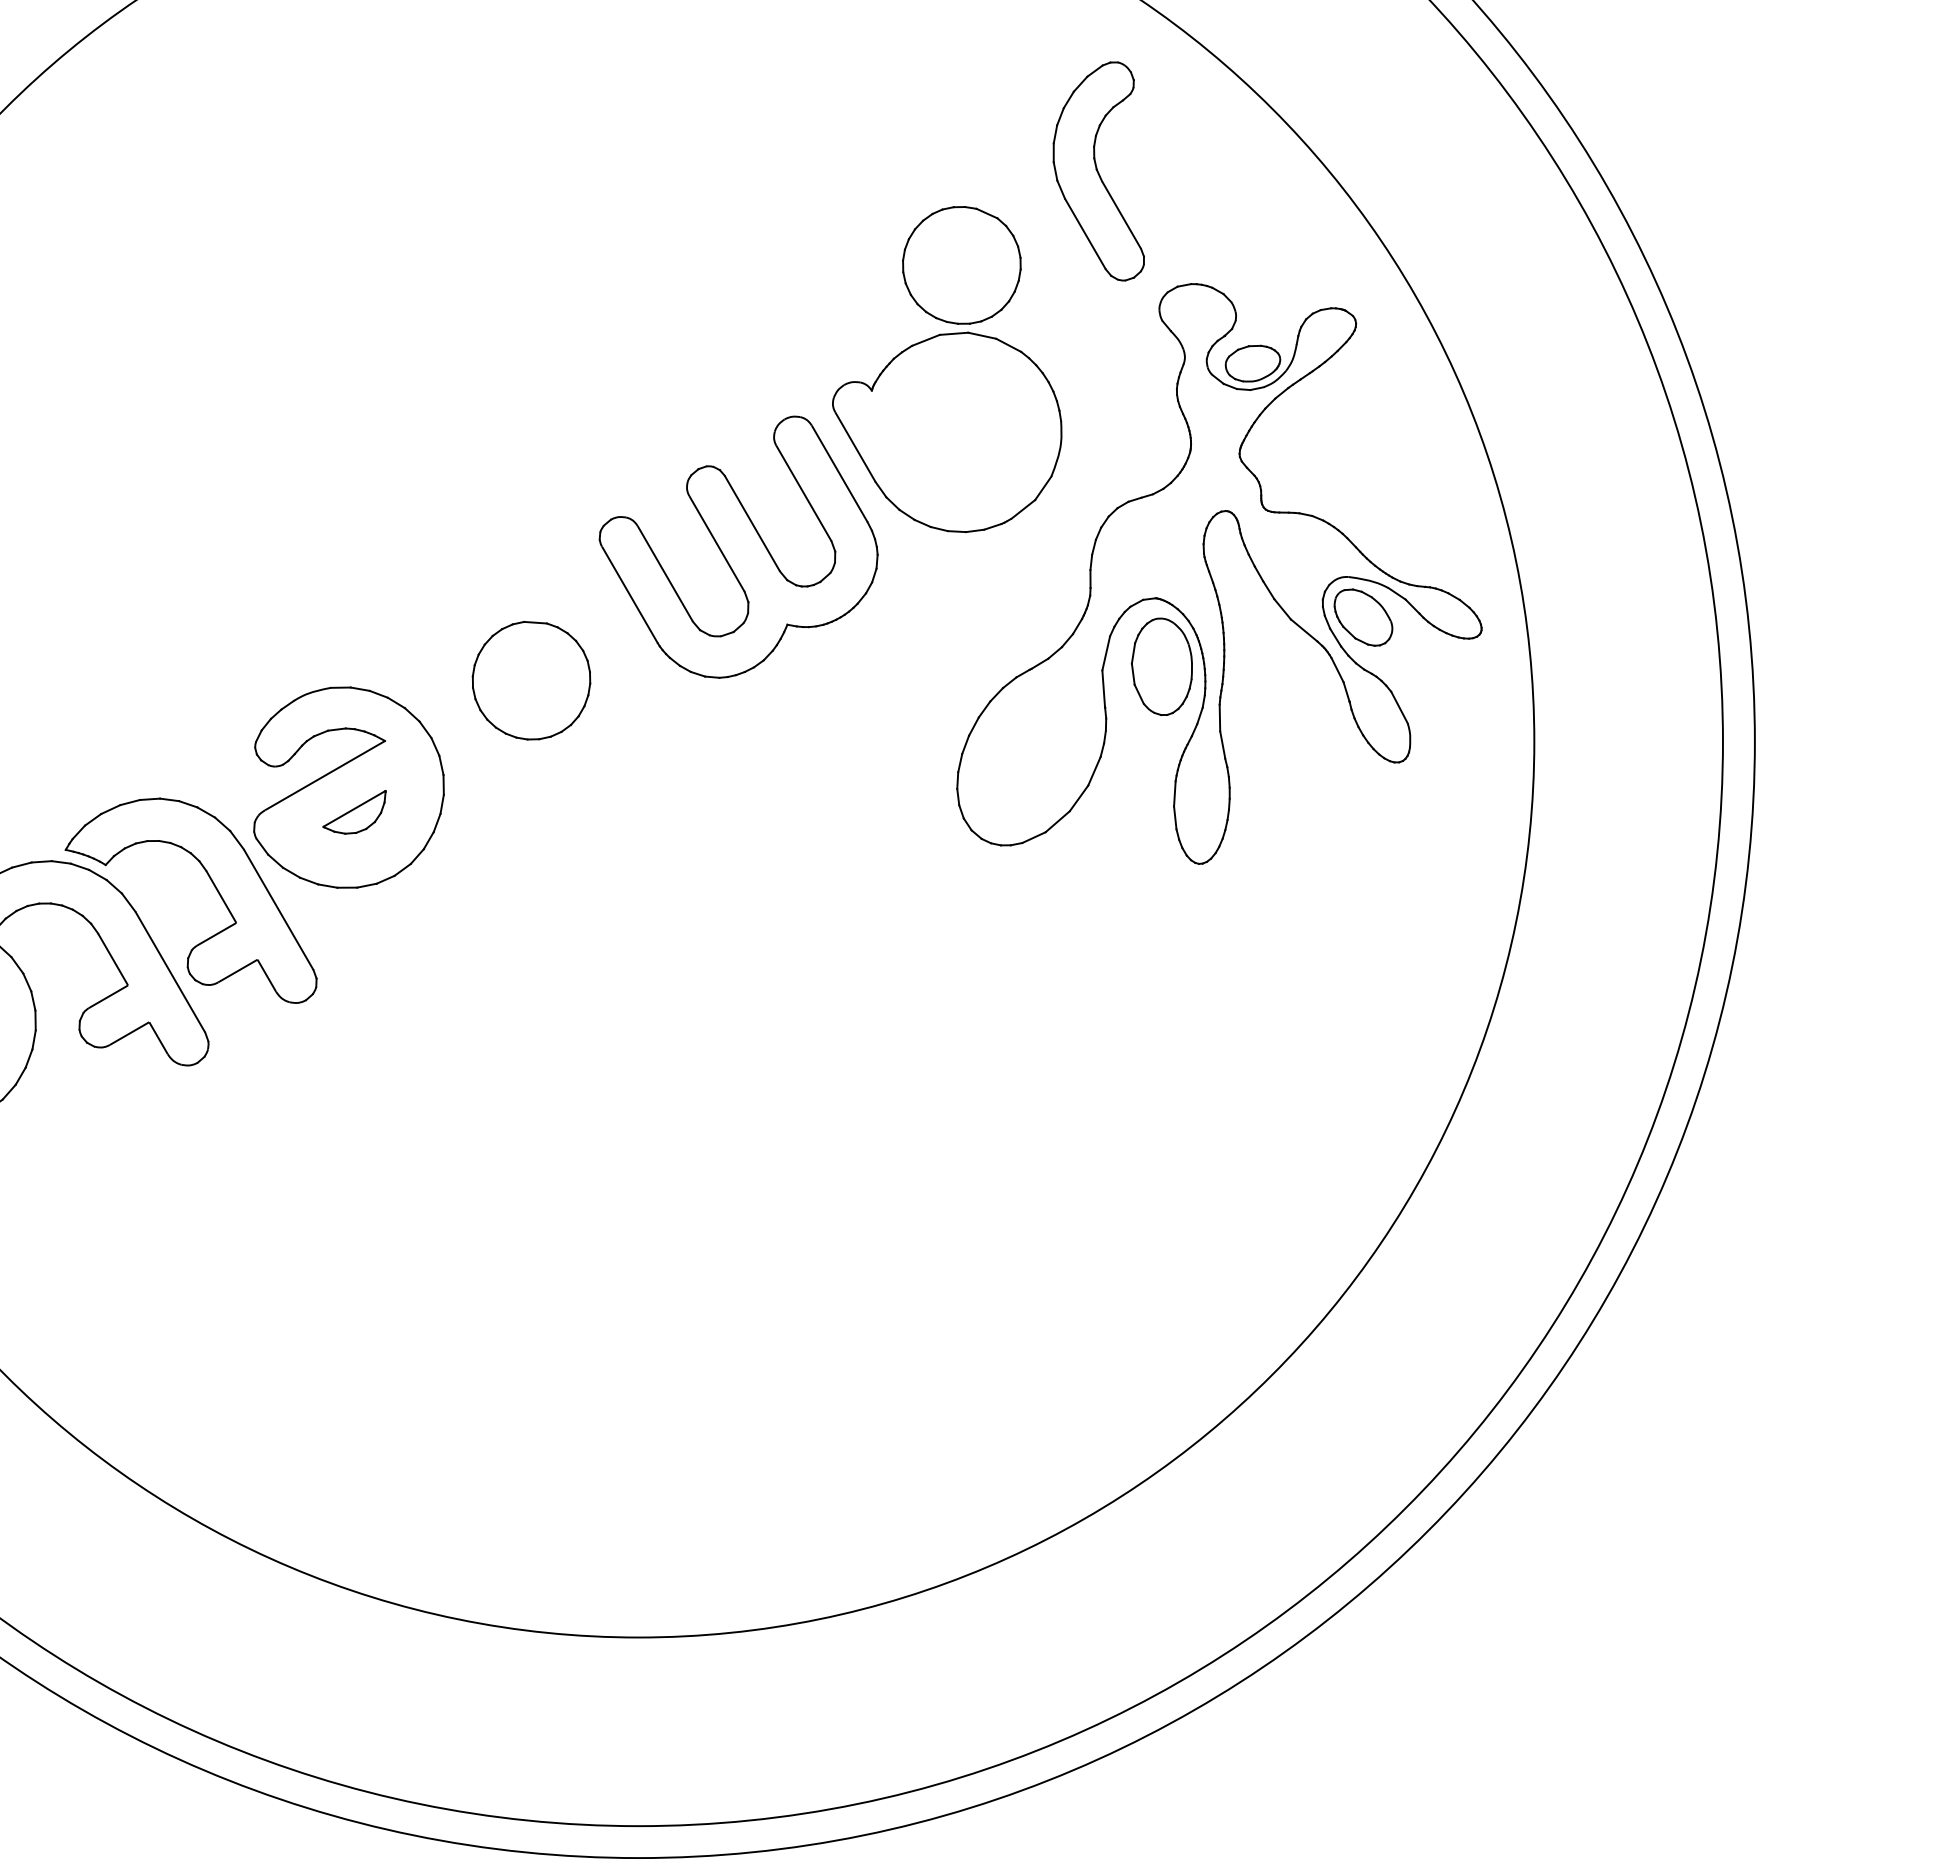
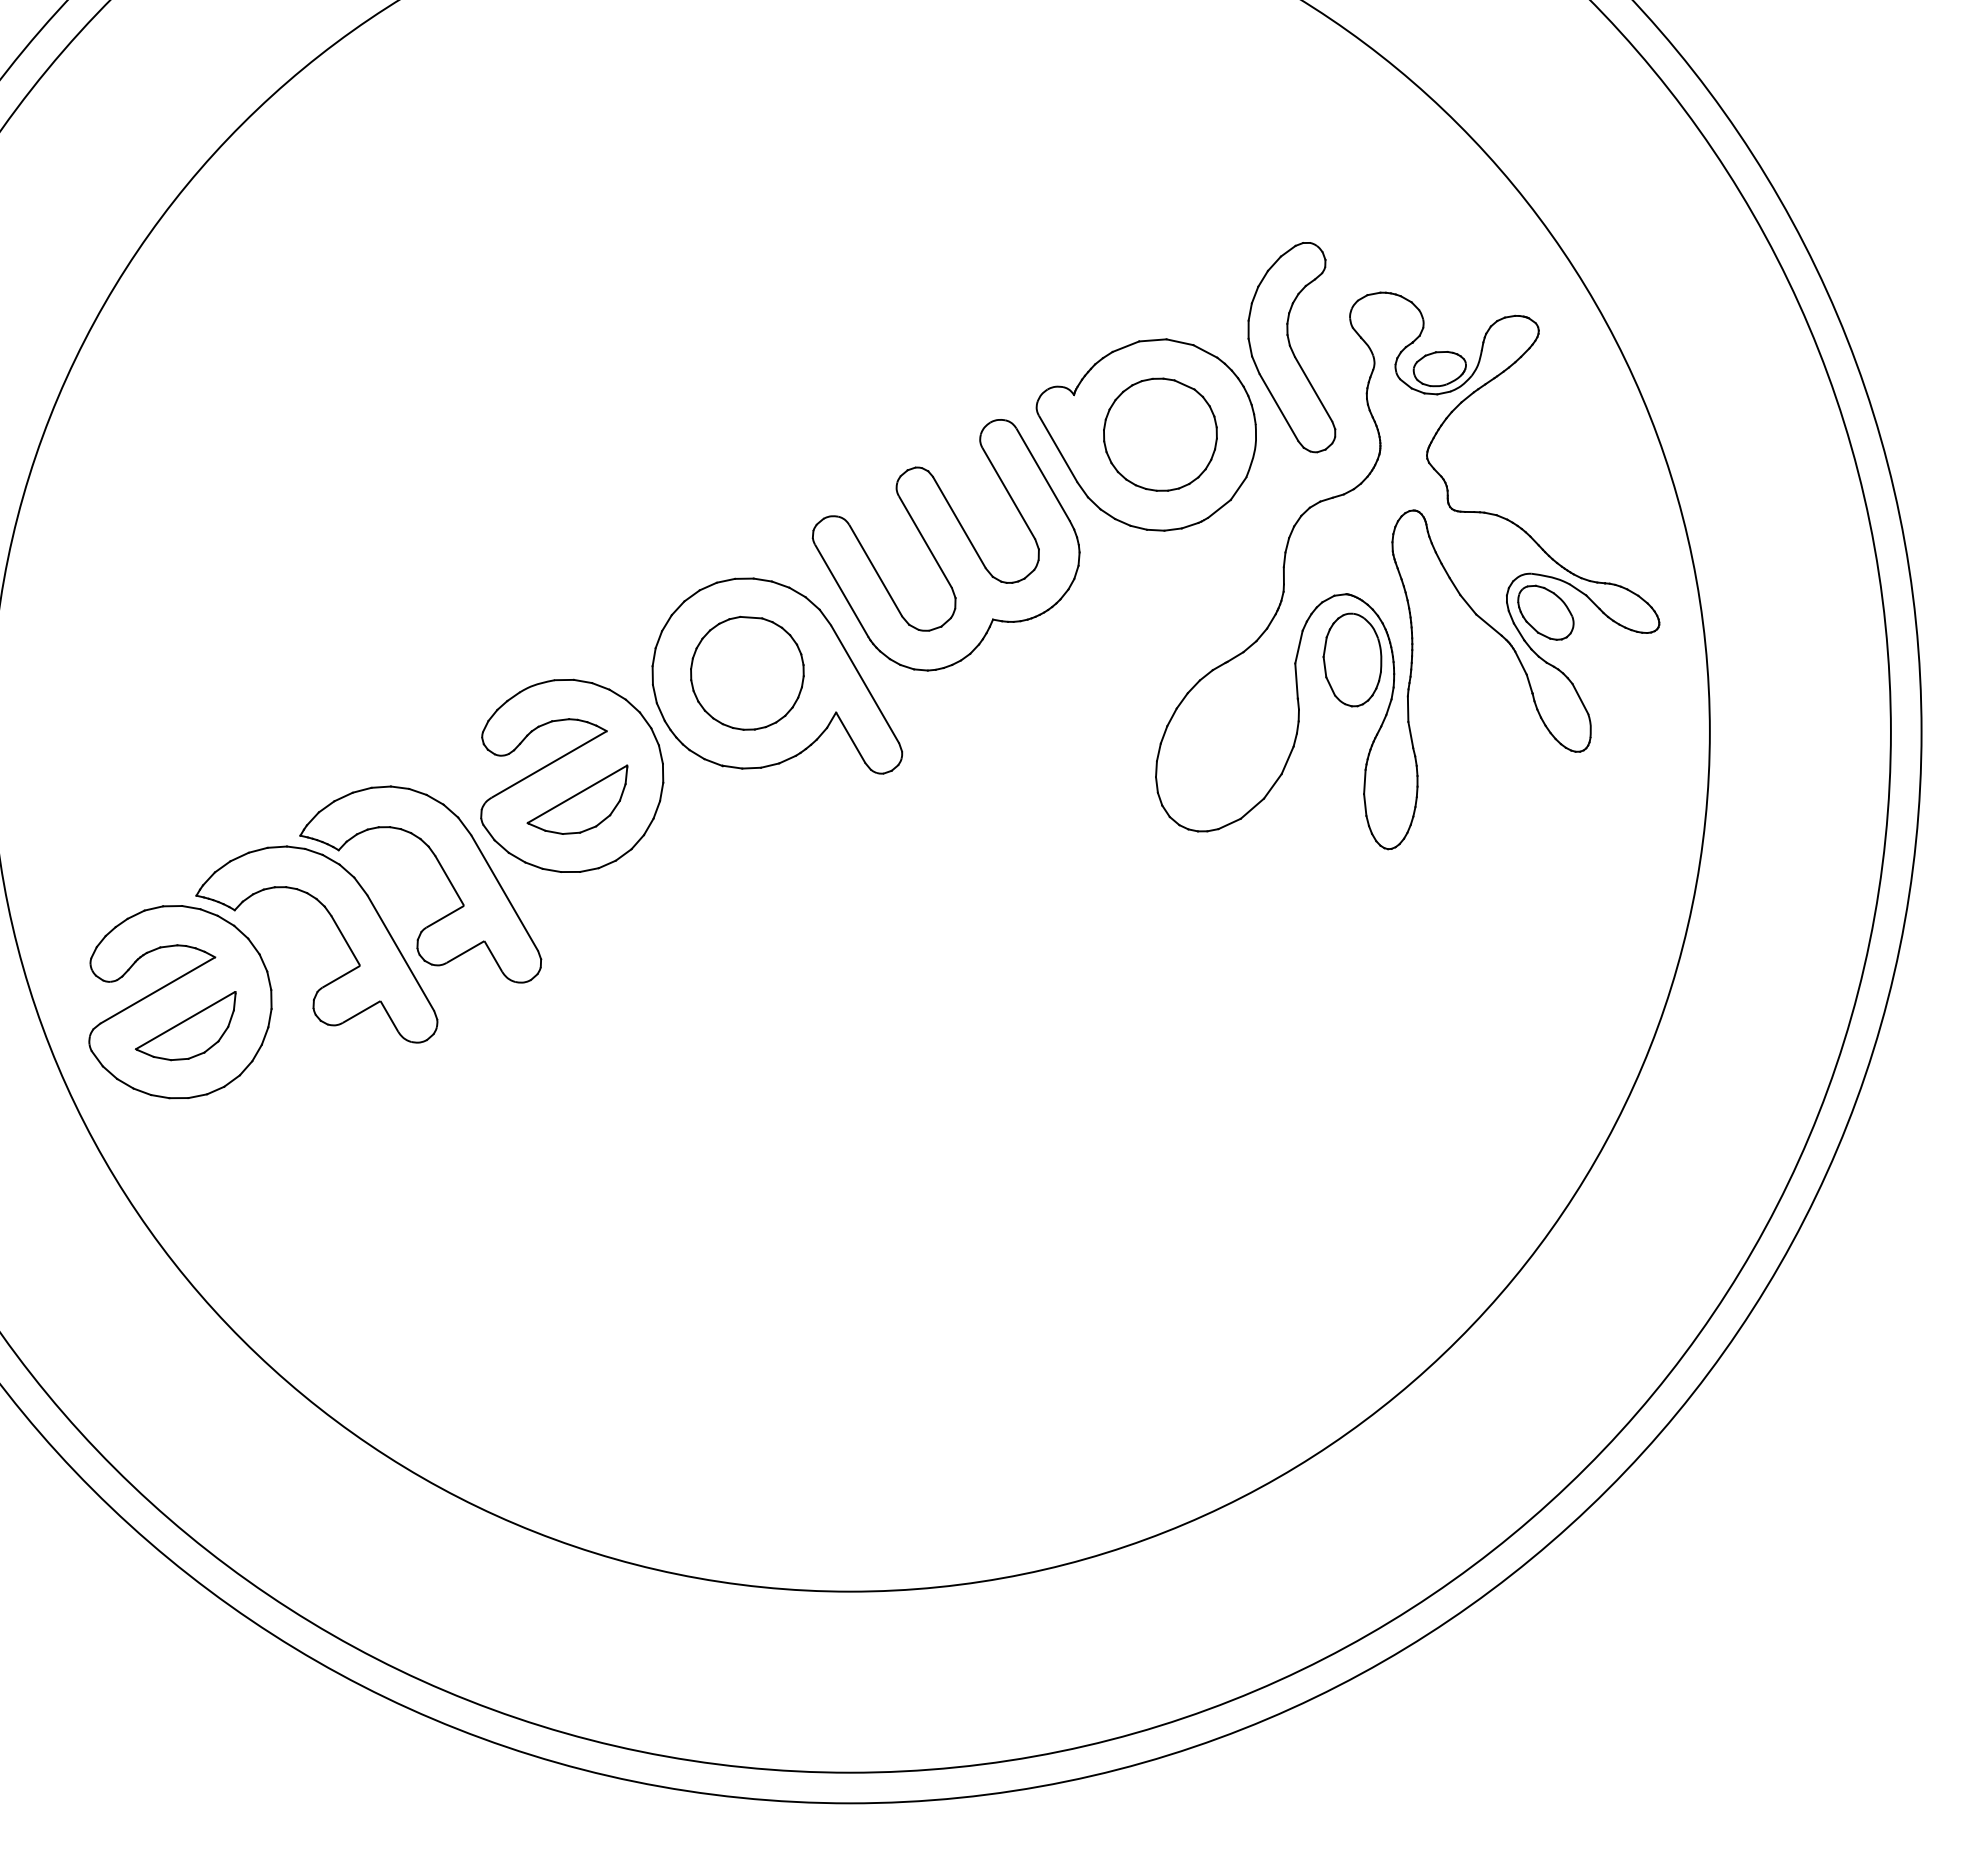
part: (1098, 171) -> (1291, 347), moved
part: (961, 265) -> (1160, 434), moved
part: (562, 682) -> (777, 675), added
part: (354, 812) -> (577, 799), size x1.67

